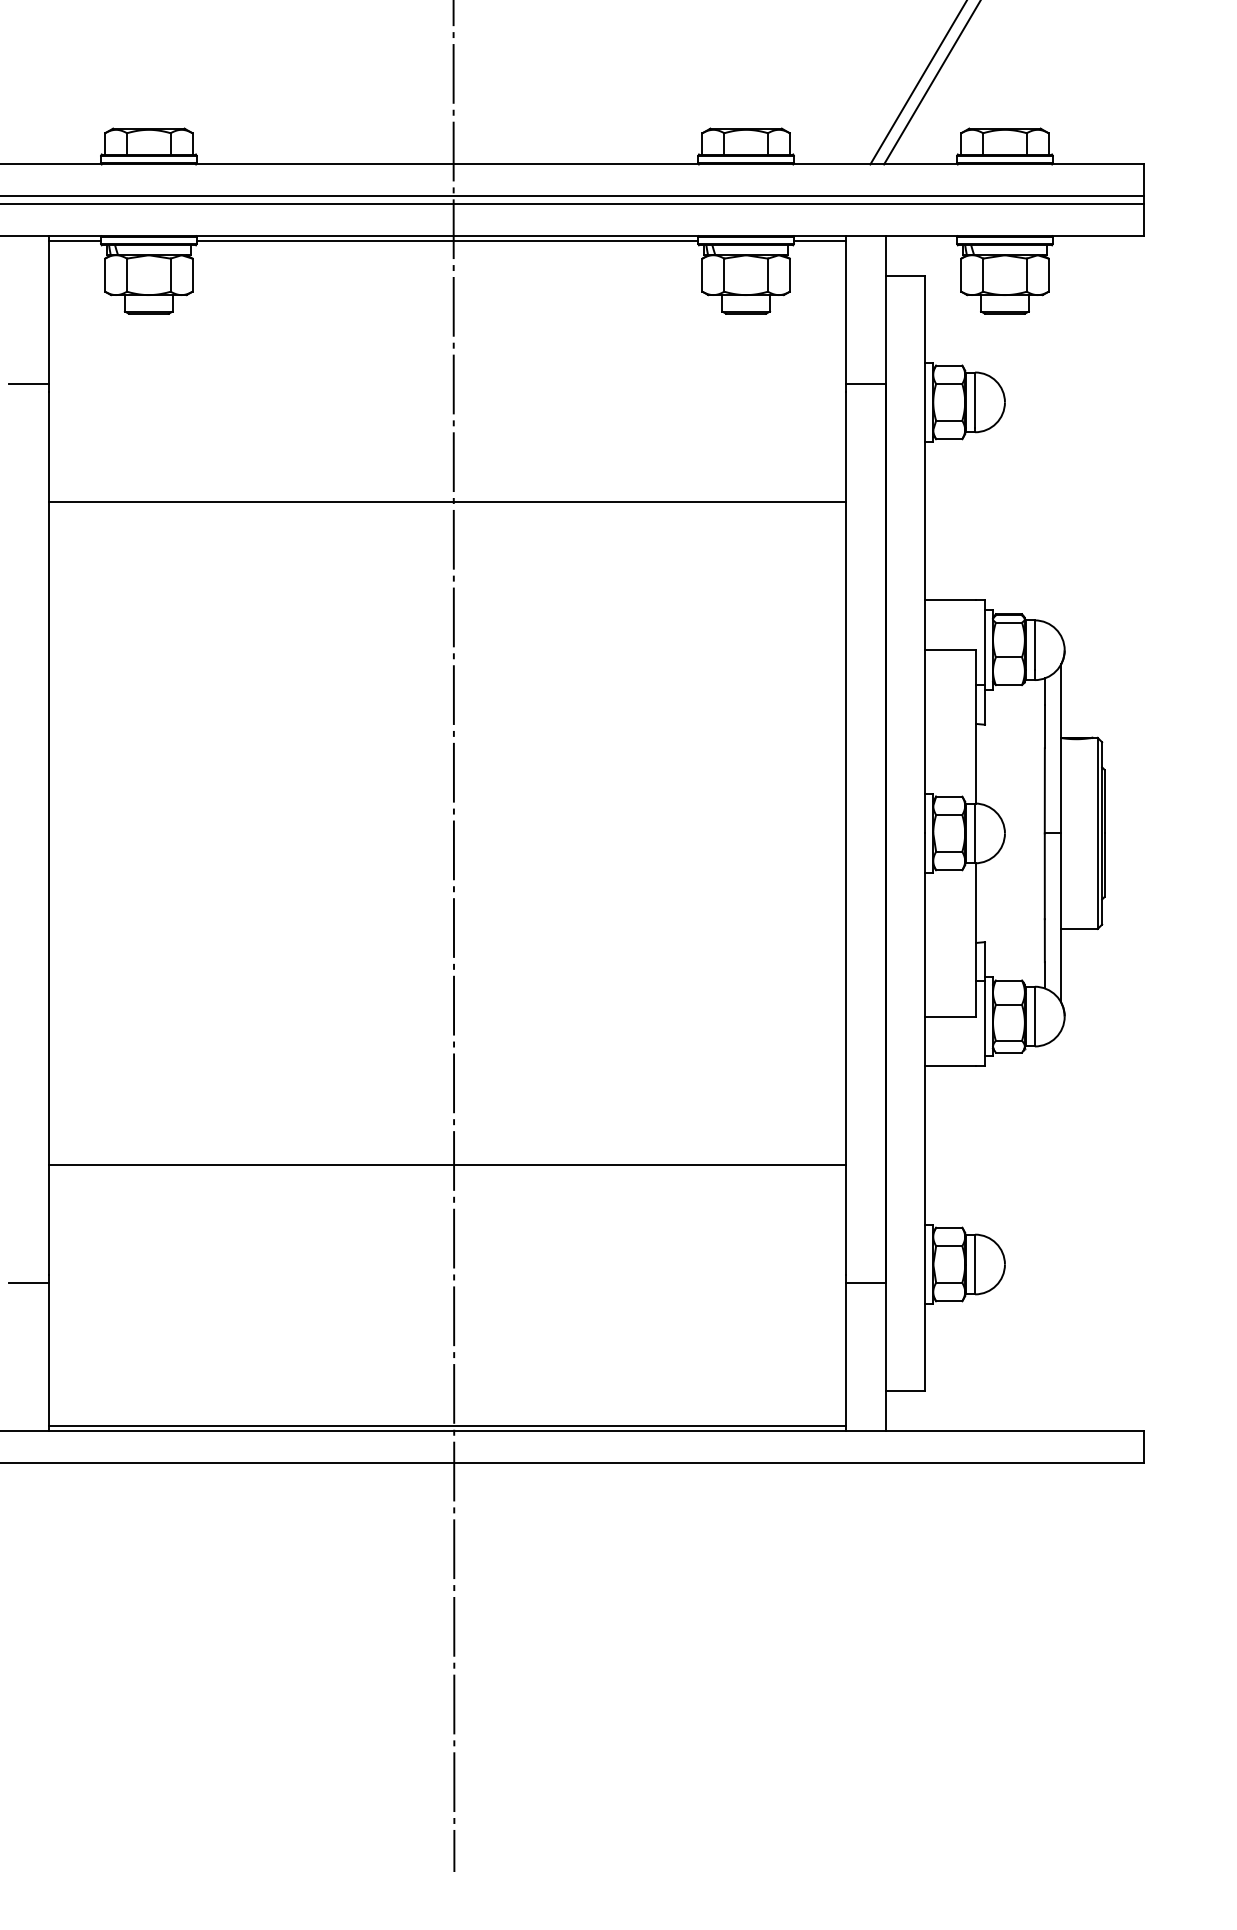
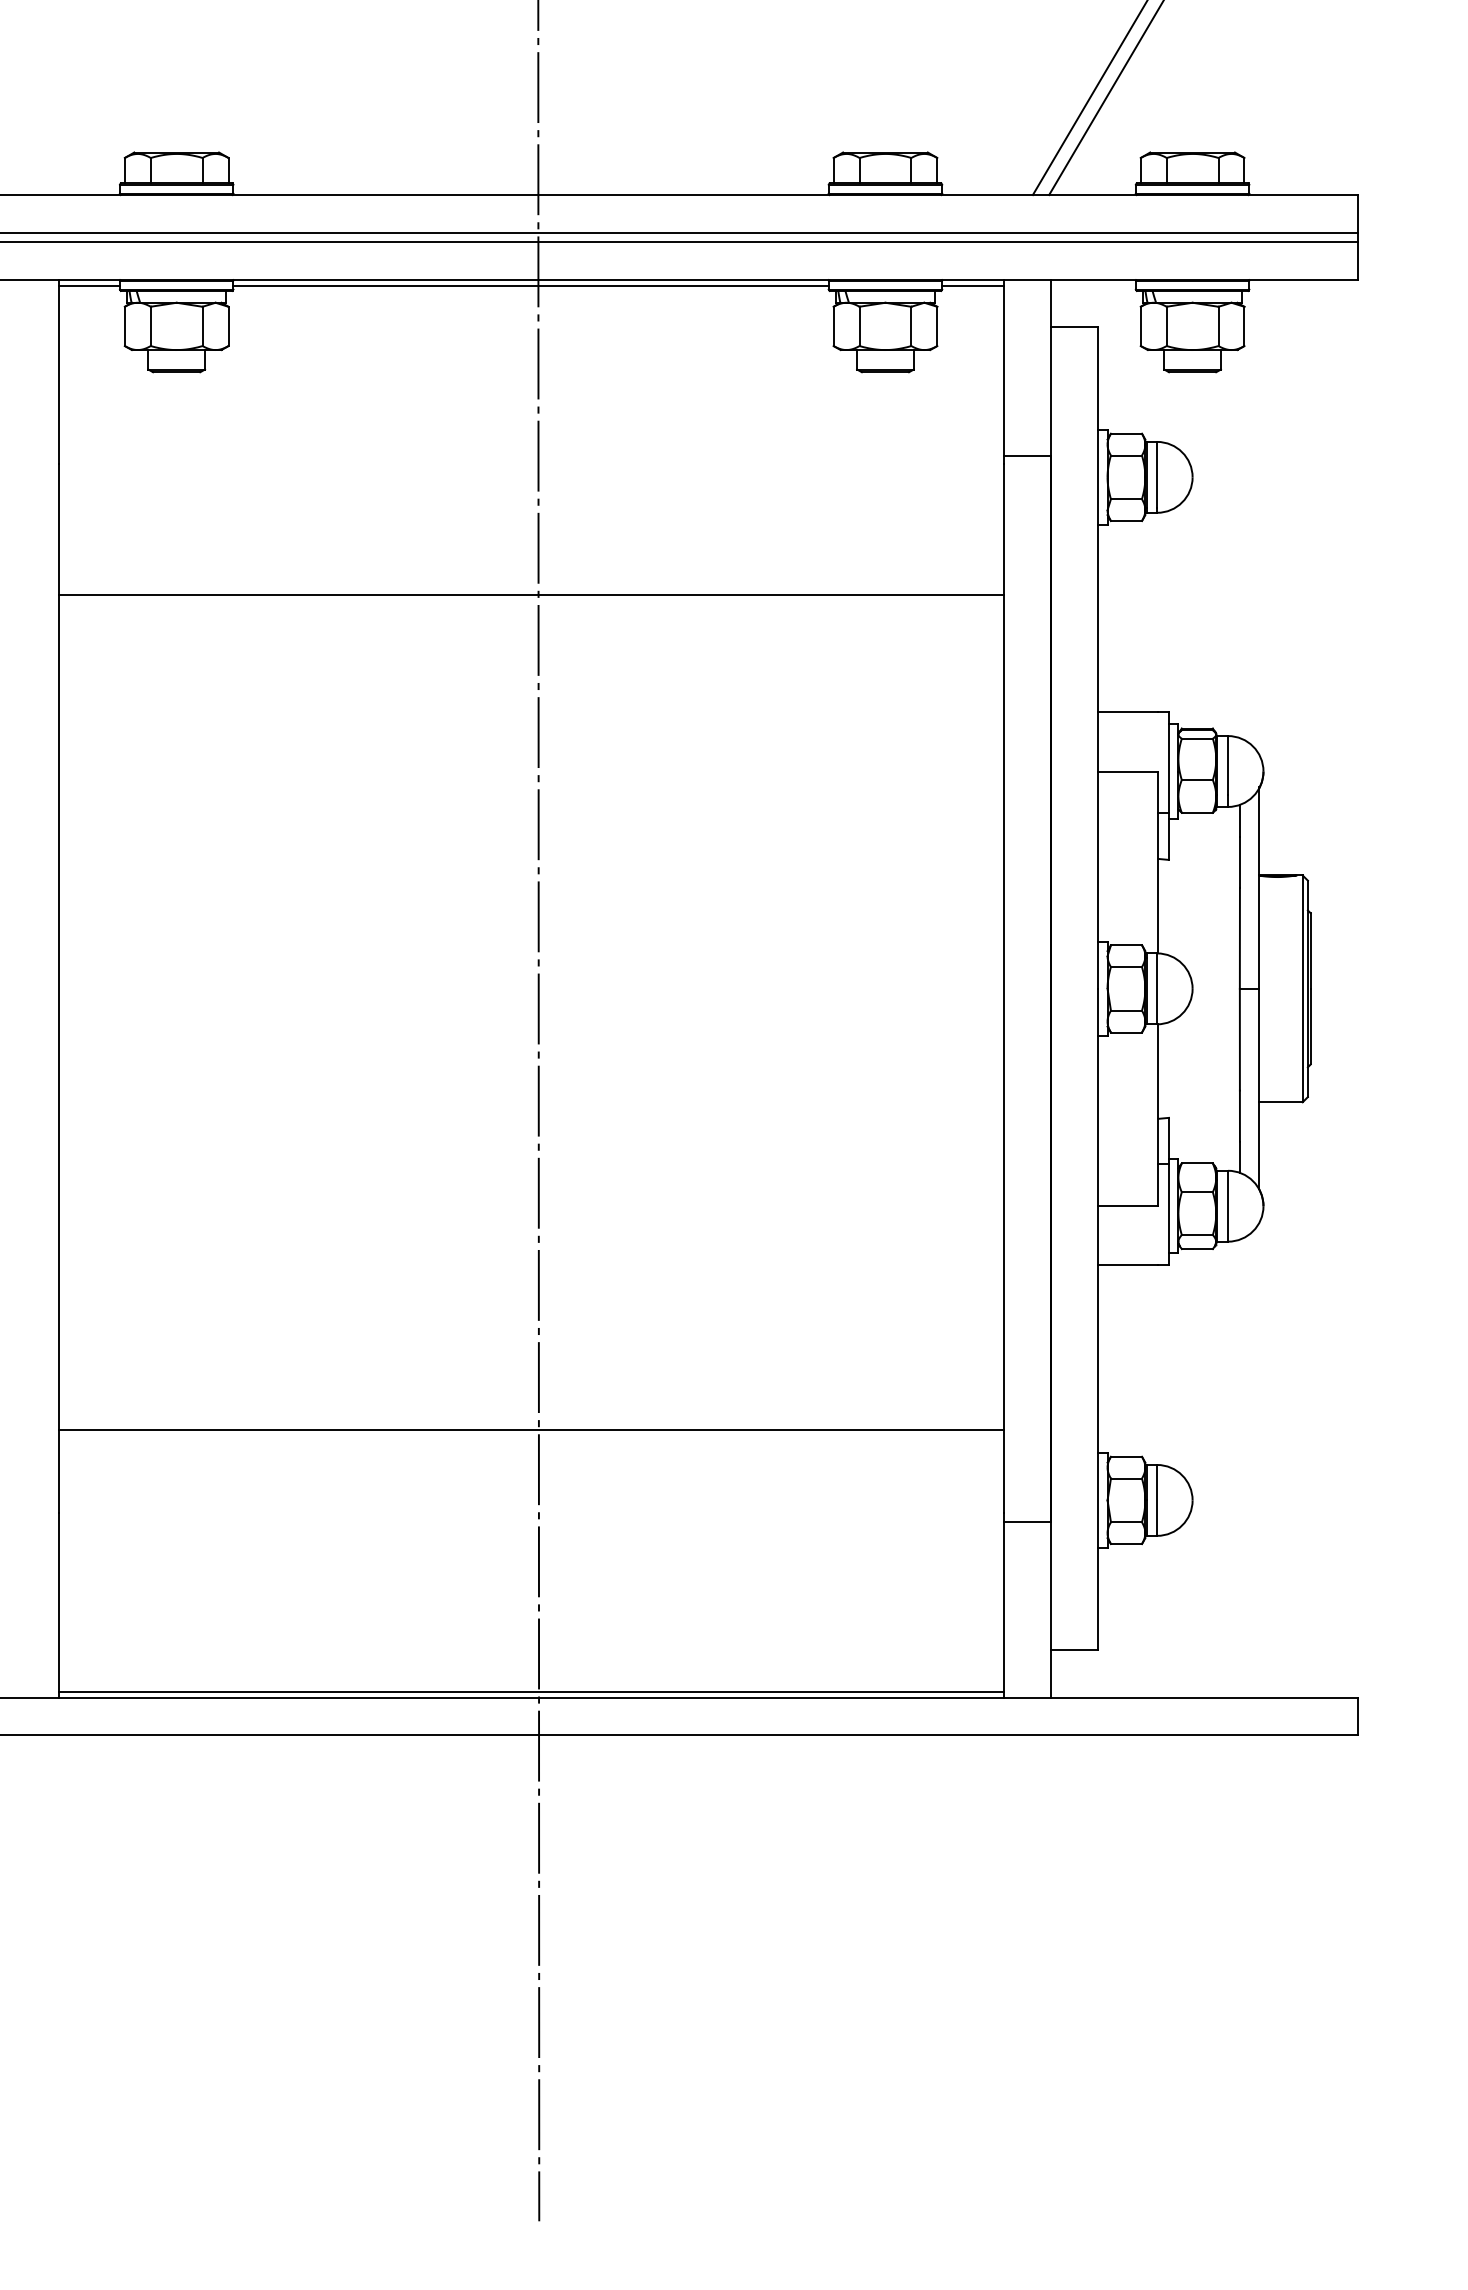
line: (29, 383) -> (34, 455), removed
line: (447, 1165) -> (530, 1429), moved
line: (29, 1283) -> (34, 1522), removed

